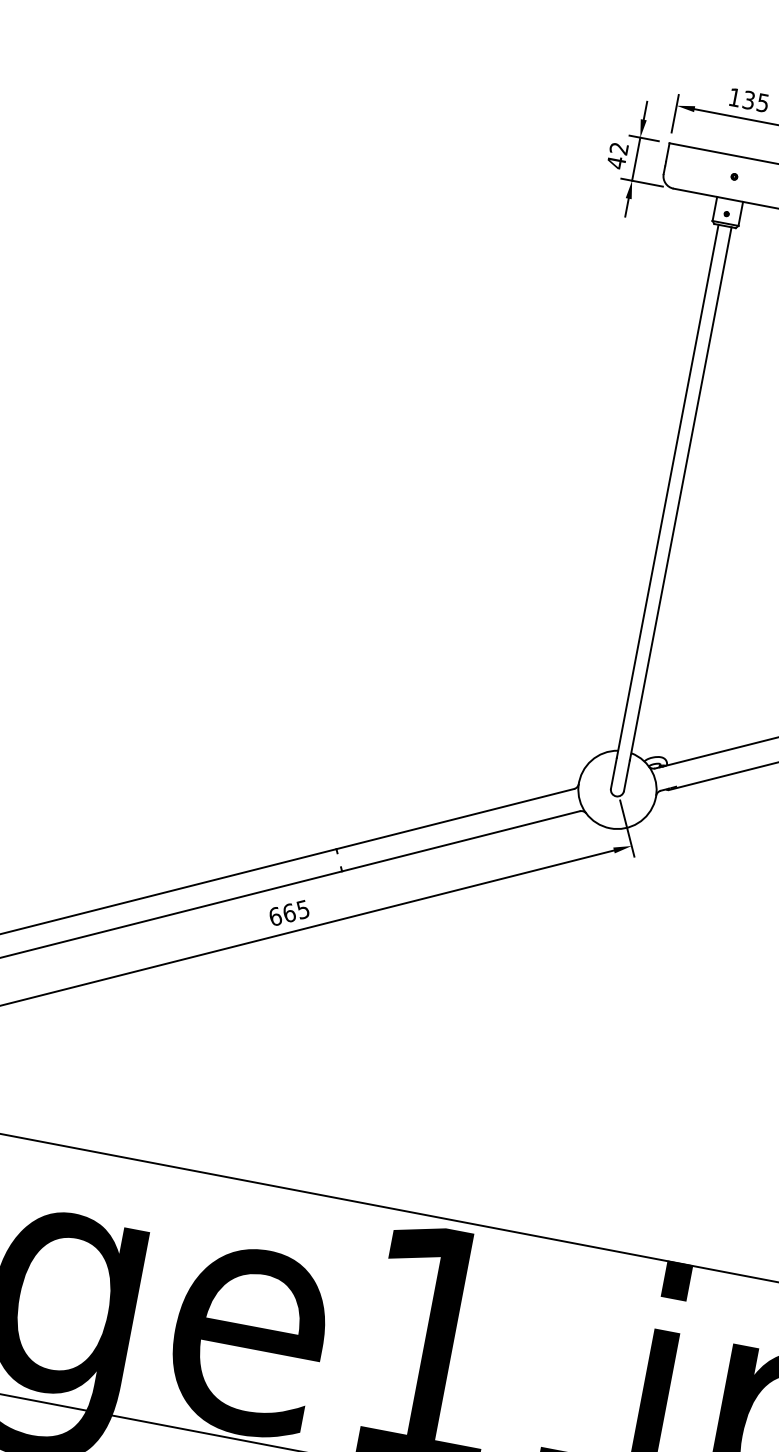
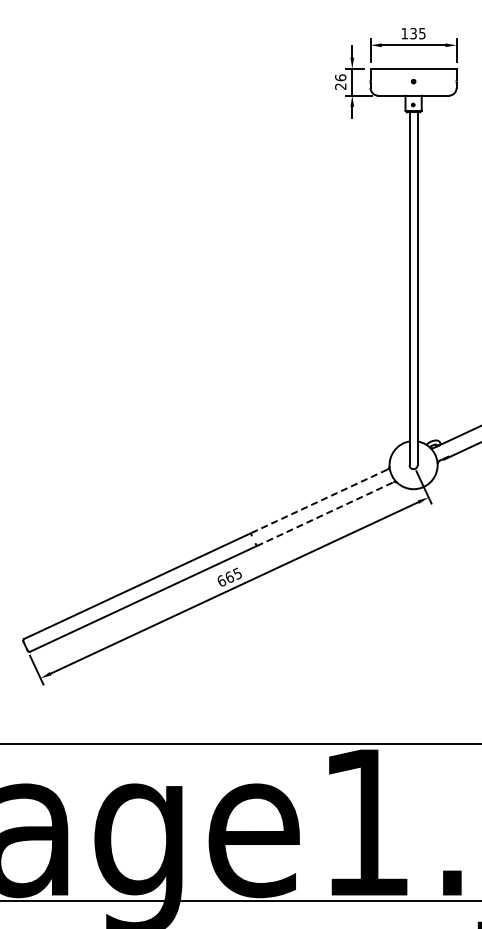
text: (617, 156) -> (340, 82), 42 -> 26
line: (454, 818) -> (318, 501), solid -> dashed
line: (461, 841) -> (325, 514), solid -> dashed

